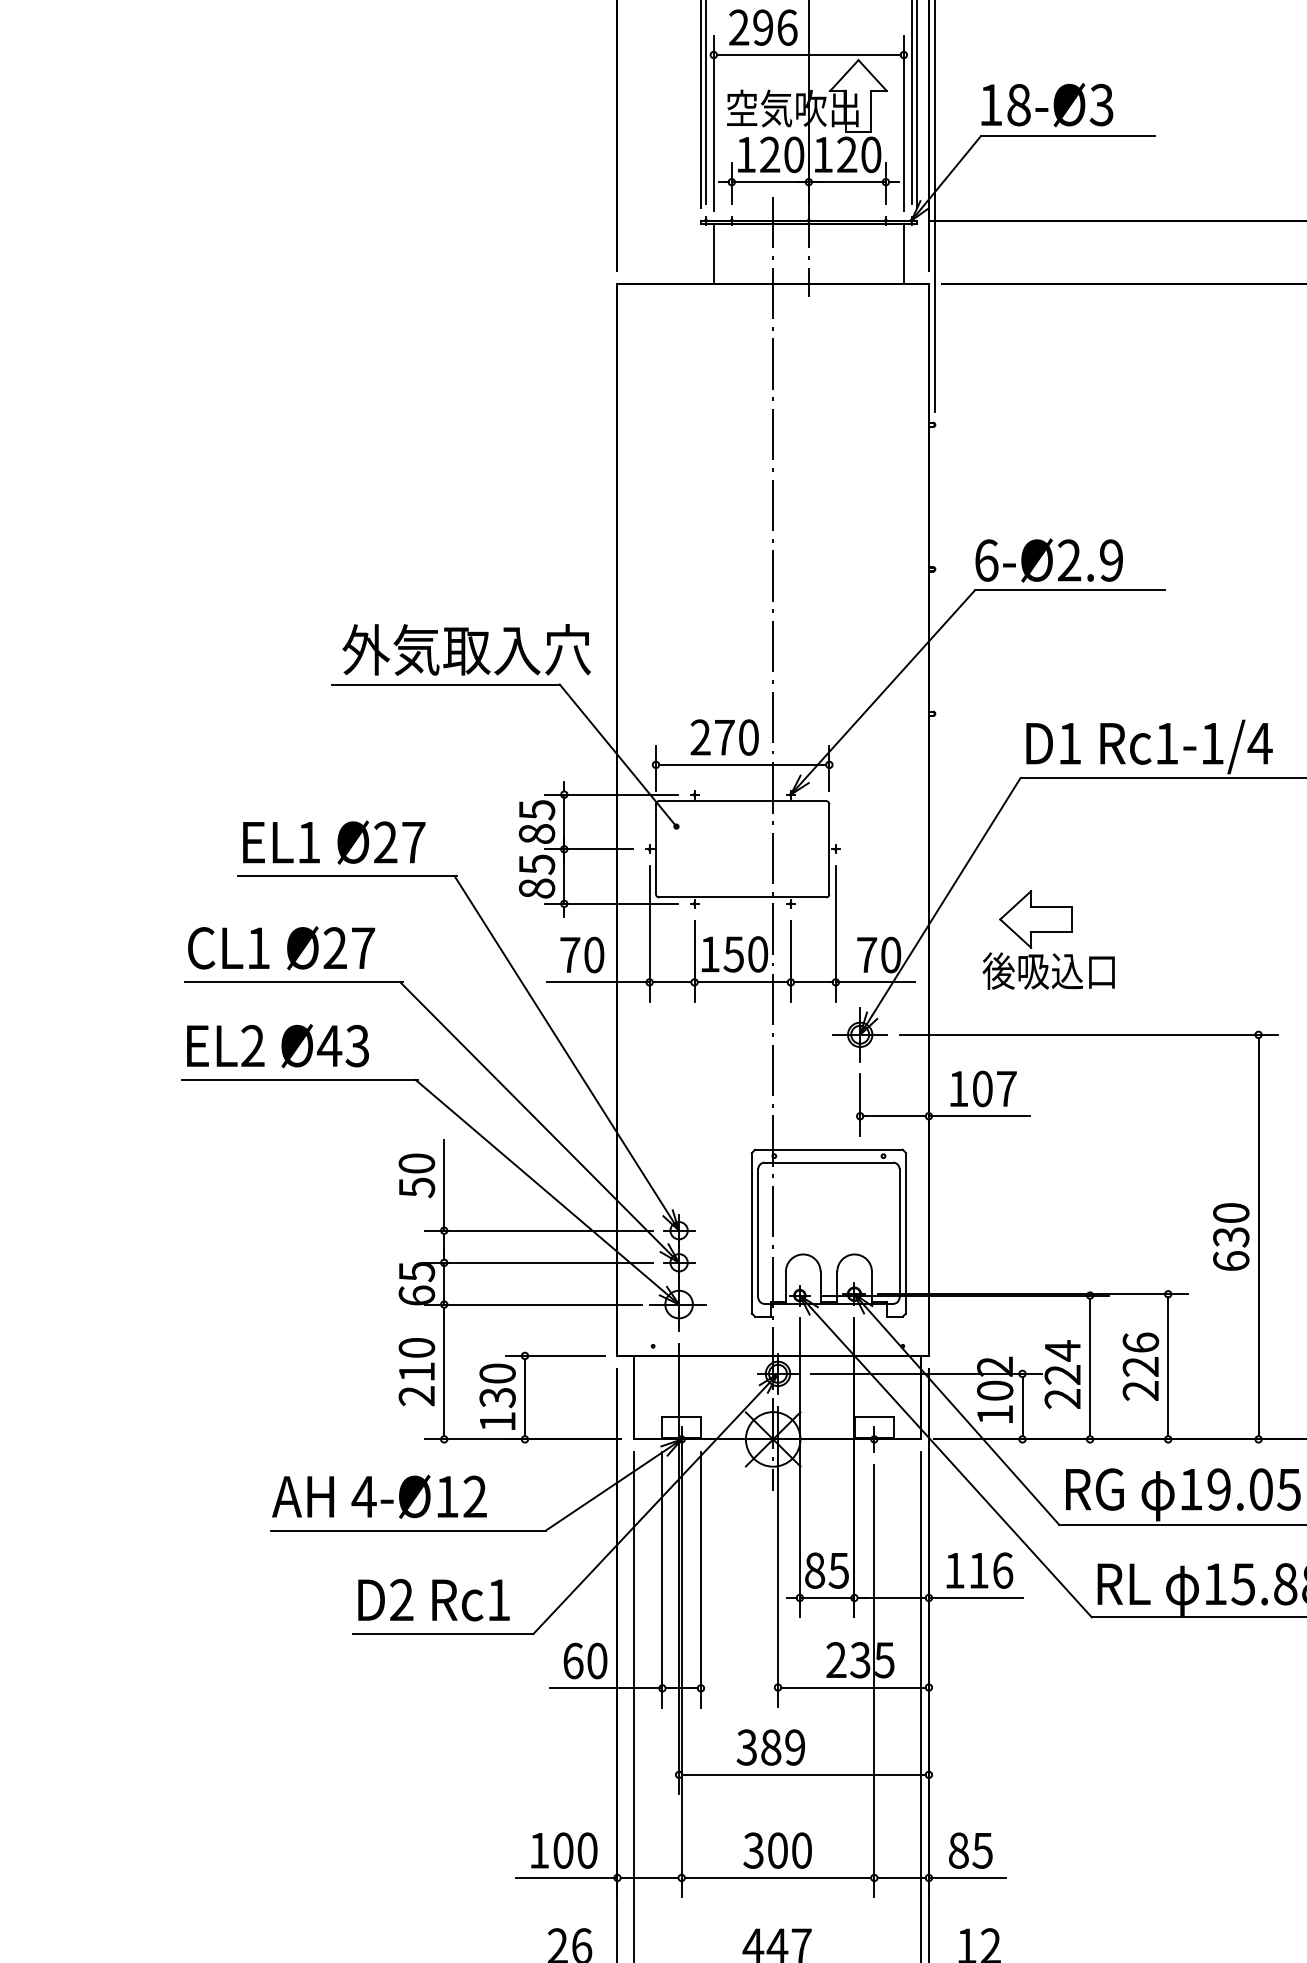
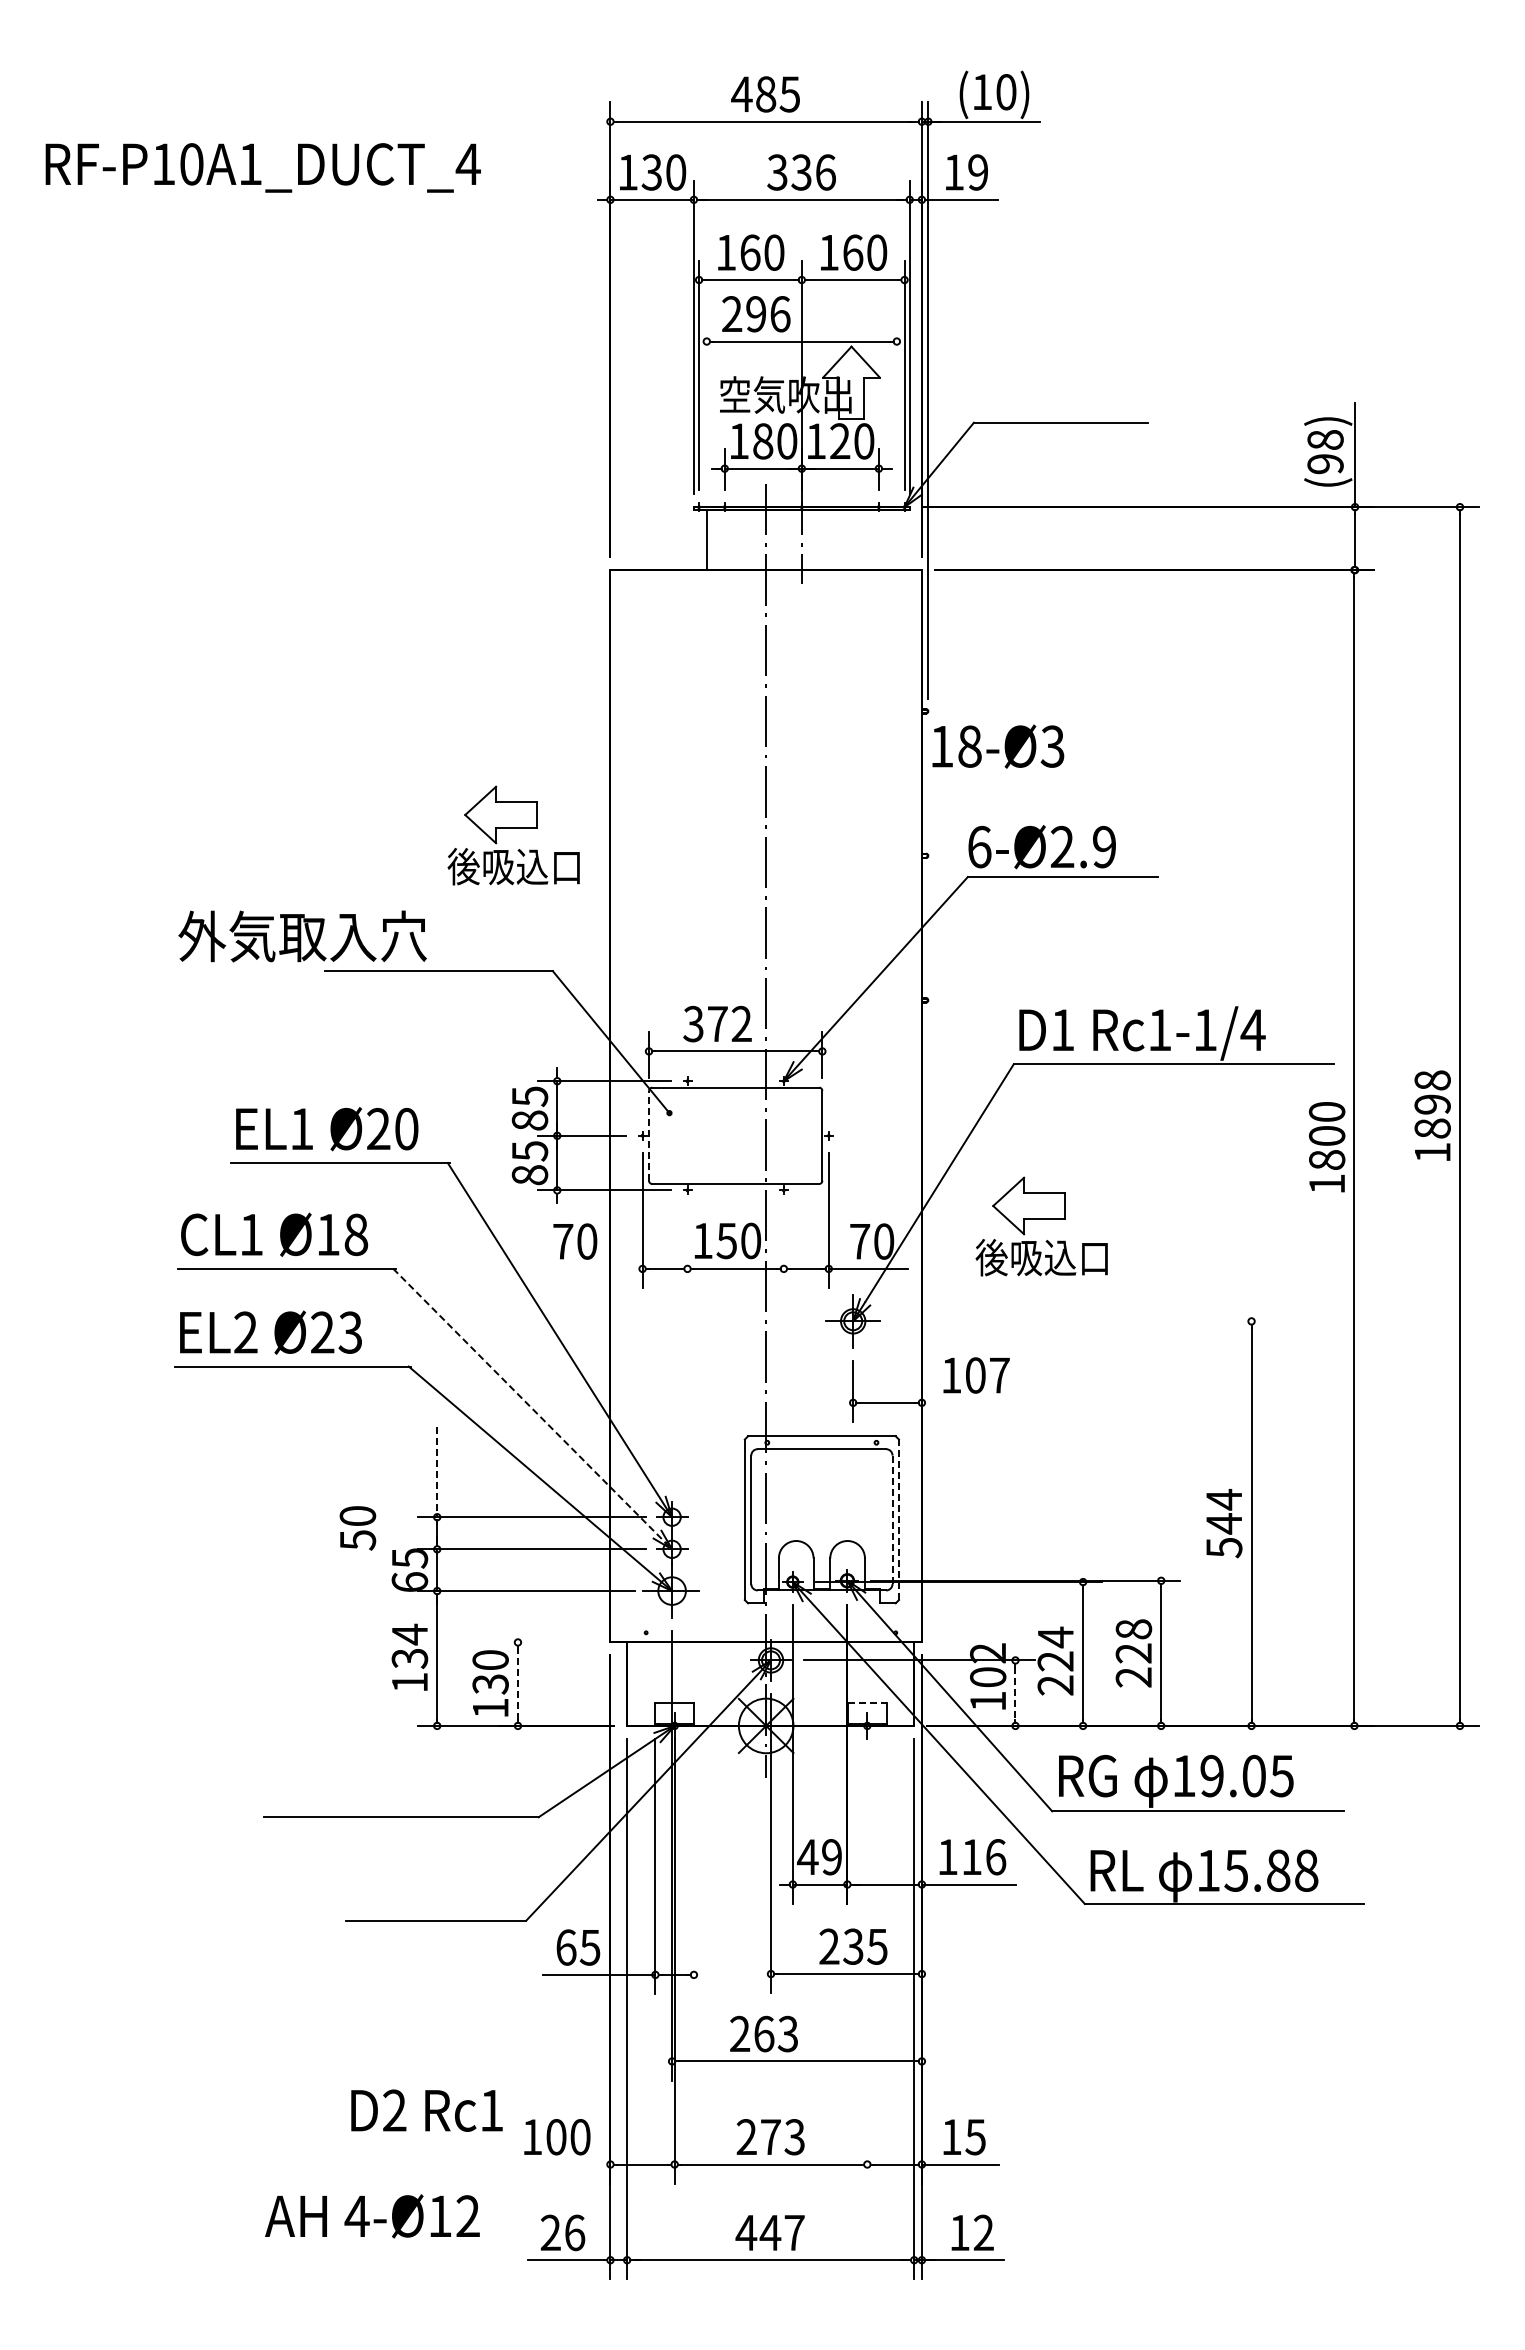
text: (1047, 104) -> (998, 746), moved
line: (713, 122) -> (706, 409), removed
line: (903, 122) -> (896, 409), removed
text: (770, 154) -> (763, 441), 120 -> 180
line: (903, 253) -> (896, 540), removed
part: (520, 541) -> (513, 828), added
text: (466, 649) -> (302, 936), moved
text: (724, 737) -> (717, 1024), 270 -> 372
text: (413, 842) -> (406, 1129), Ø27 -> Ø20
line: (656, 848) -> (649, 1135), solid -> dashed
text: (349, 947) -> (342, 1234), Ø27 -> Ø18
line: (694, 960) -> (687, 1247), removed
line: (790, 960) -> (783, 1247), removed
line: (597, 981) -> (590, 1268), removed
line: (1088, 1034) -> (1081, 1321), removed
text: (329, 1045) -> (322, 1332), Ø43 -> Ø23
line: (979, 1115) -> (972, 1402), removed
line: (539, 1122) -> (532, 1409), solid -> dashed
text: (416, 1175) -> (357, 1528), moved
line: (444, 1185) -> (437, 1472), solid -> dashed
line: (905, 1232) -> (898, 1519), solid -> dashed
line: (899, 1233) -> (892, 1520), solid -> dashed
text: (1231, 1236) -> (1224, 1523), 630 -> 544
text: (1140, 1342) -> (1133, 1629), 226 -> 228
line: (554, 1355) -> (547, 1642), removed
text: (416, 1370) -> (409, 1657), 210 -> 134
line: (524, 1396) -> (517, 1683), solid -> dashed
line: (1022, 1406) -> (1015, 1693), solid -> dashed
line: (874, 1416) -> (867, 1703), solid -> dashed
text: (379, 1496) -> (372, 2216), moved
text: (826, 1570) -> (819, 1857), 85 -> 49
line: (700, 1579) -> (693, 1866), removed
text: (433, 1599) -> (426, 2110), moved
text: (596, 1660) -> (589, 1947), 60 -> 65
line: (874, 1680) -> (867, 1967), removed
text: (770, 1746) -> (763, 2033), 389 -> 263
text: (777, 1850) -> (770, 2137), 300 -> 273
text: (958, 1850) -> (951, 2137), 85 -> 15
line: (566, 1877) -> (559, 2164), removed

